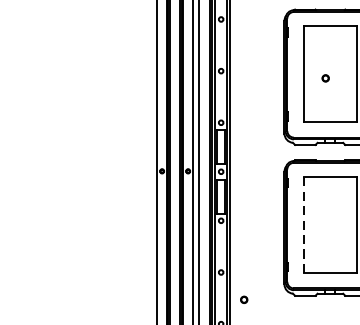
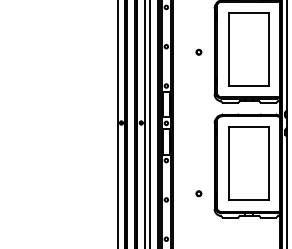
part: (325, 77) -> (198, 51), moved
line: (304, 224) -> (229, 163), dashed -> solid
part: (243, 299) -> (198, 193), moved

